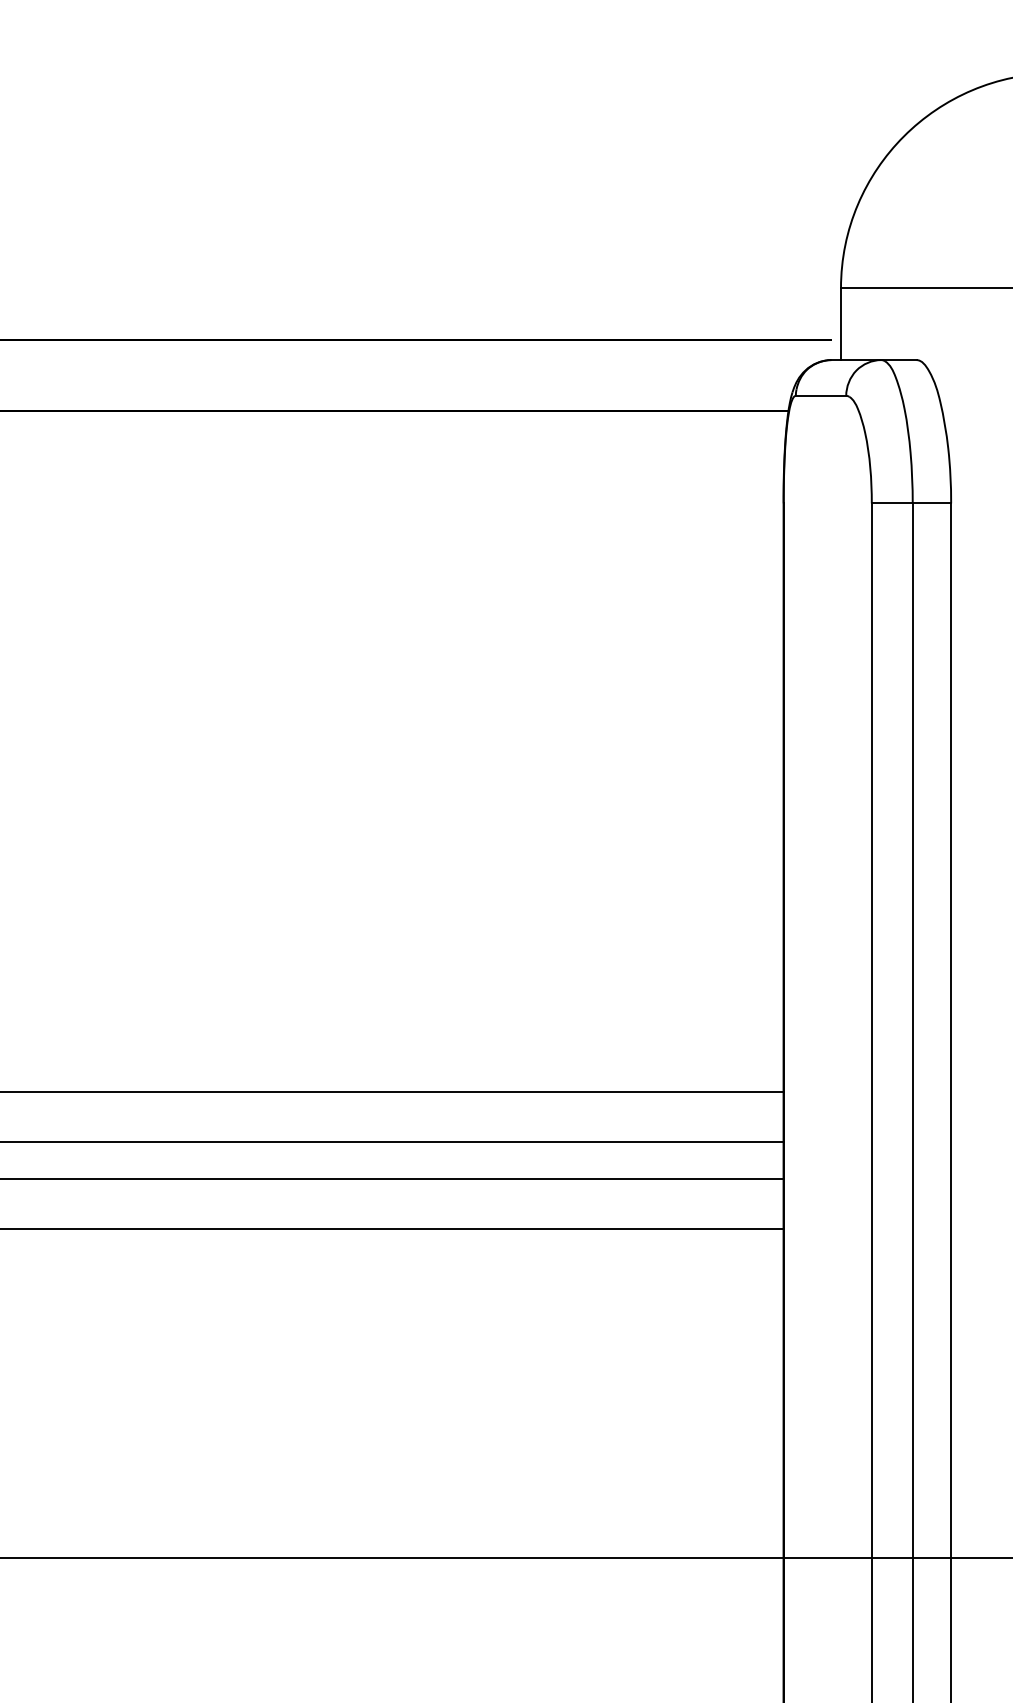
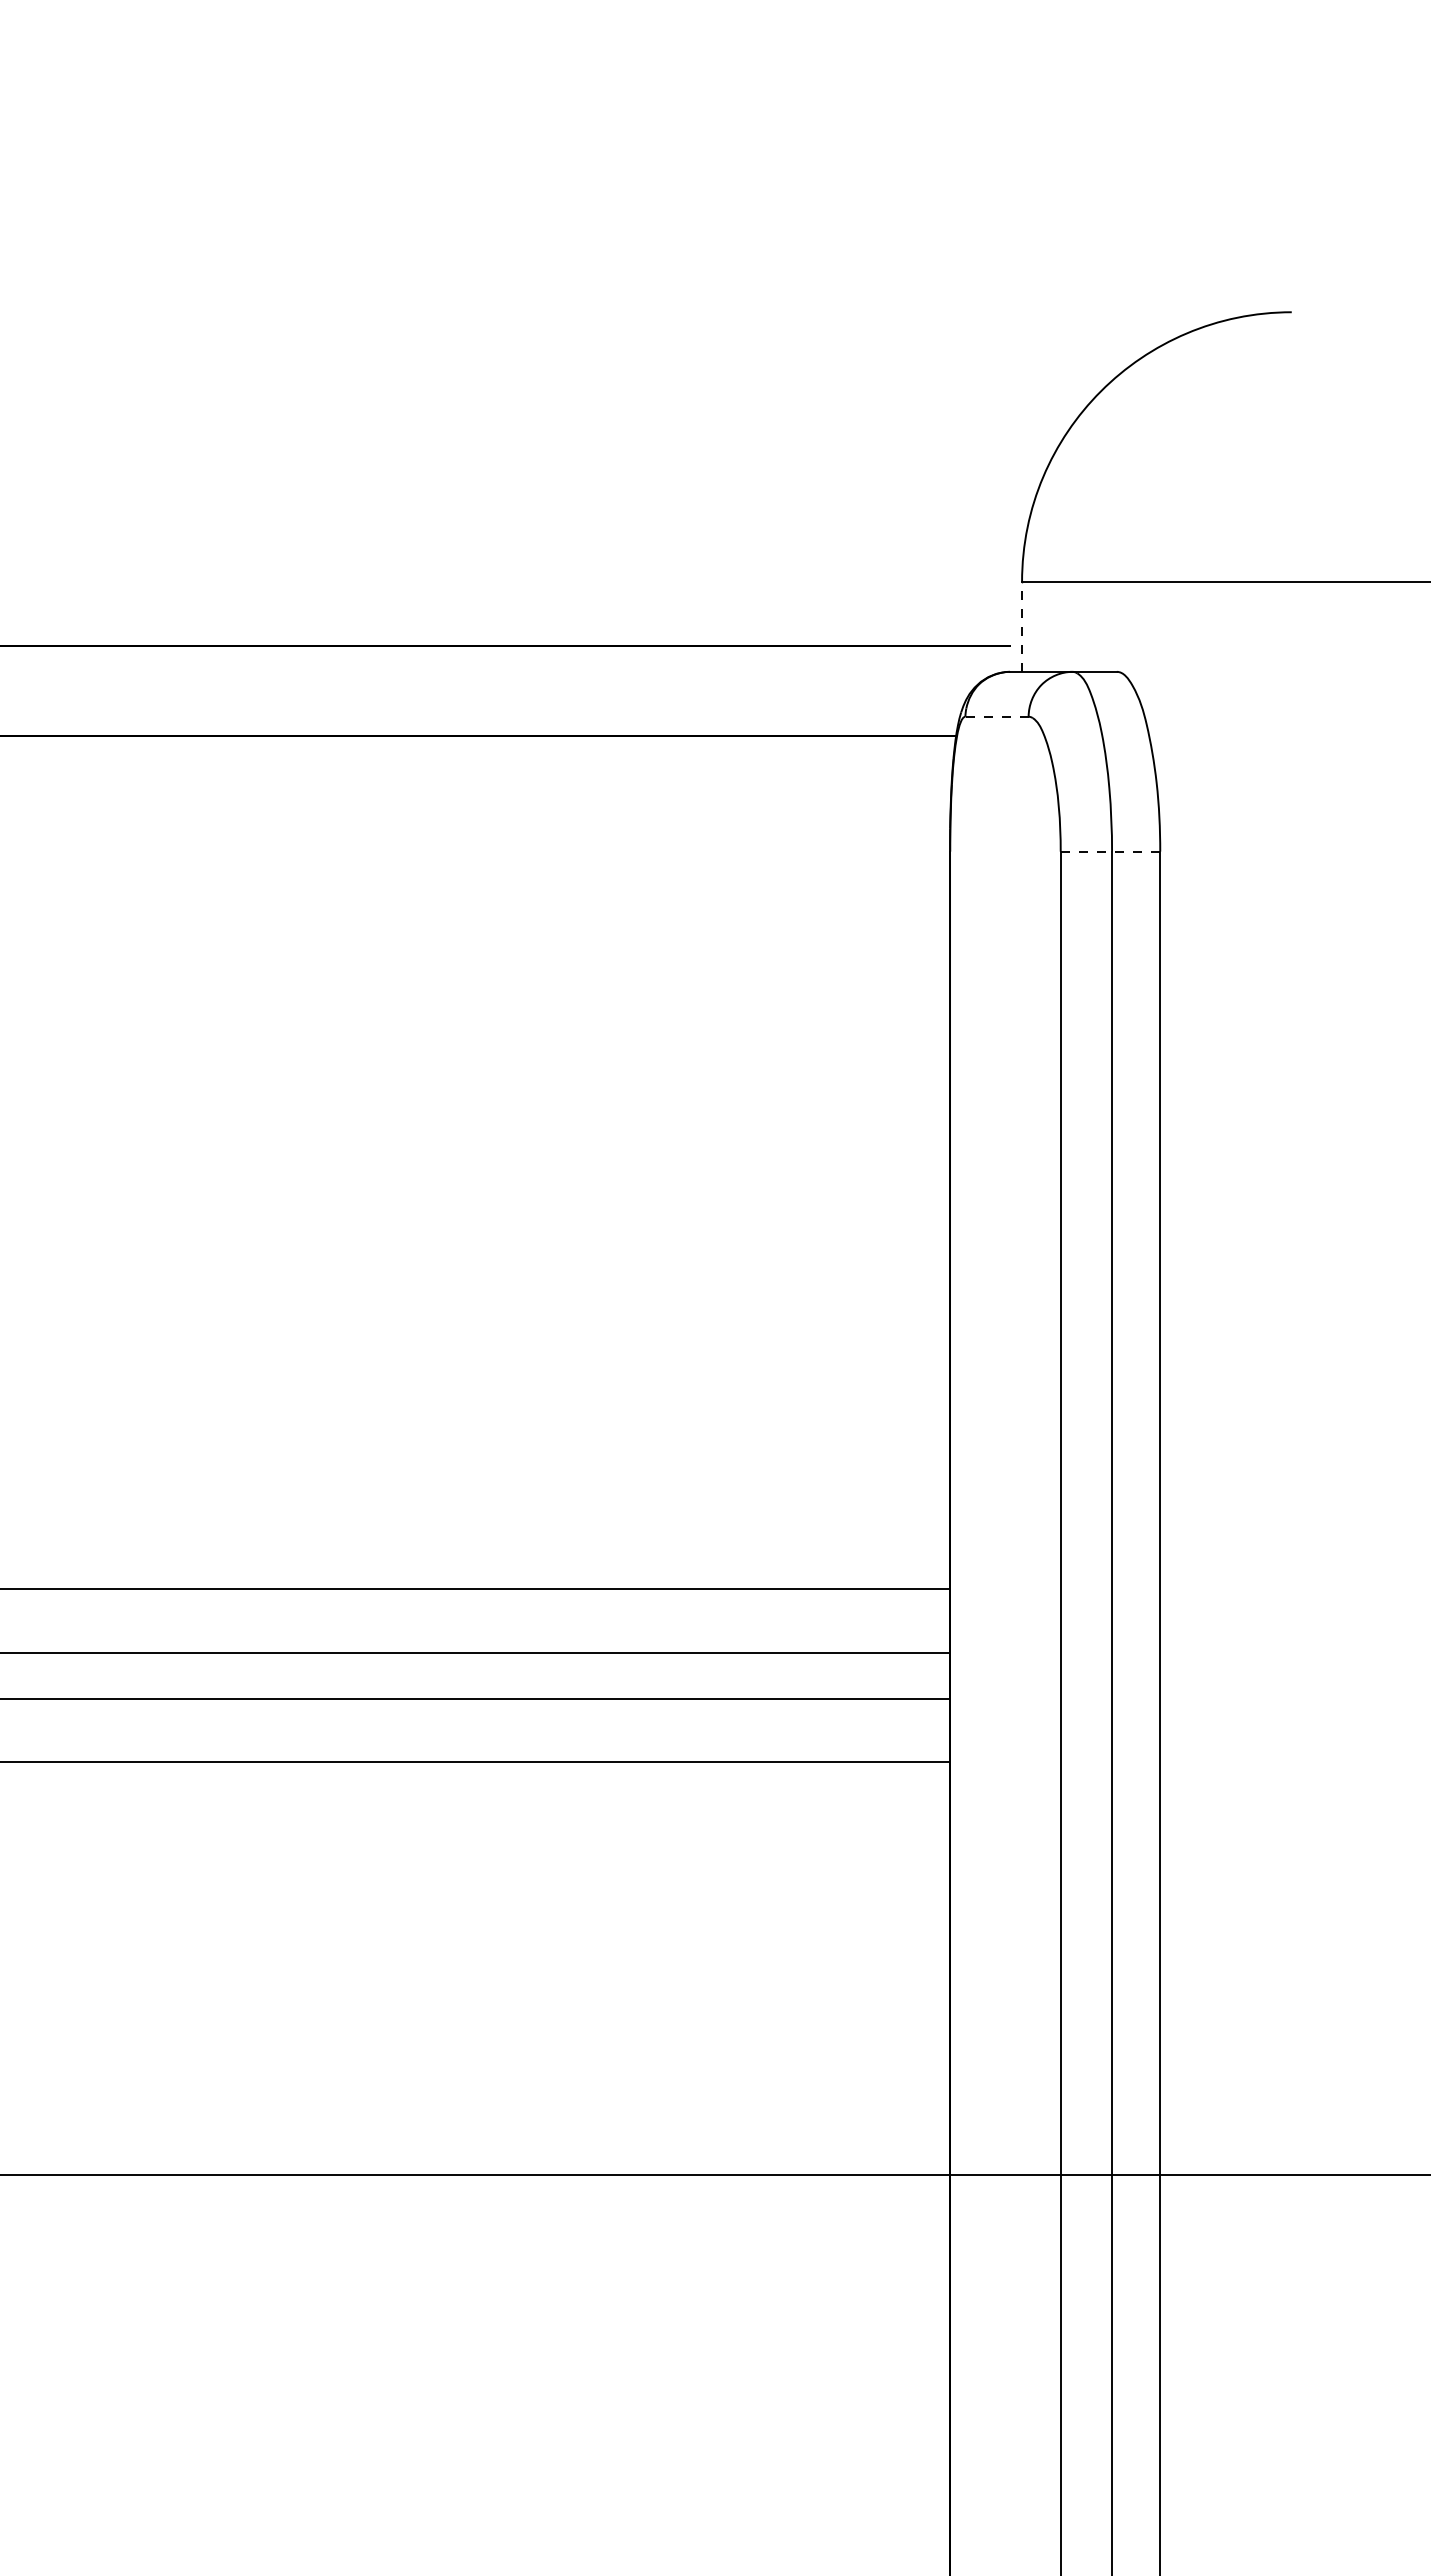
line: (841, 323) -> (1022, 626), solid -> dashed
line: (821, 395) -> (997, 716), solid -> dashed
line: (911, 503) -> (1110, 851), solid -> dashed

